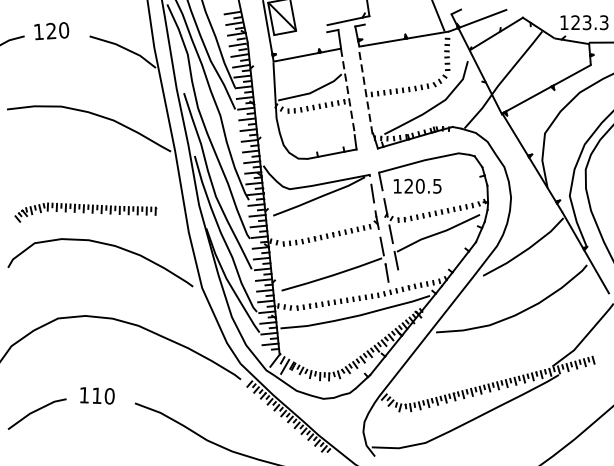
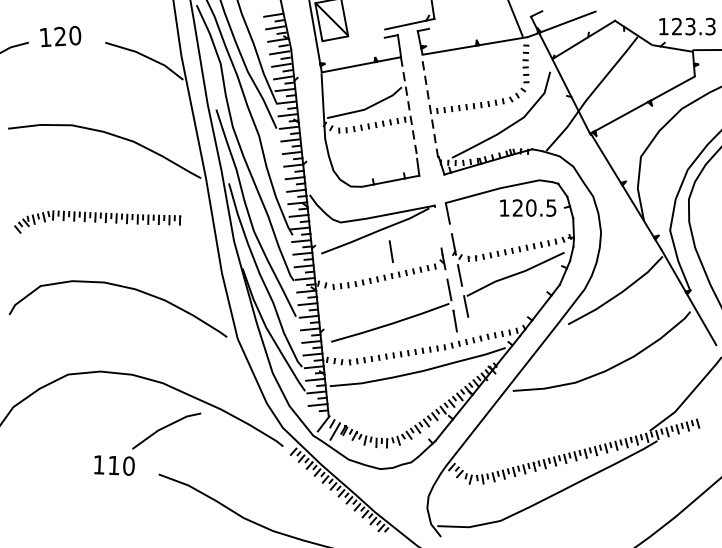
text: (417, 185) -> (528, 207), moved
line: (372, 193) -> (390, 251), moved
part: (85, 212) -> (97, 221), moved
line: (35, 411) -> (164, 428), moved

